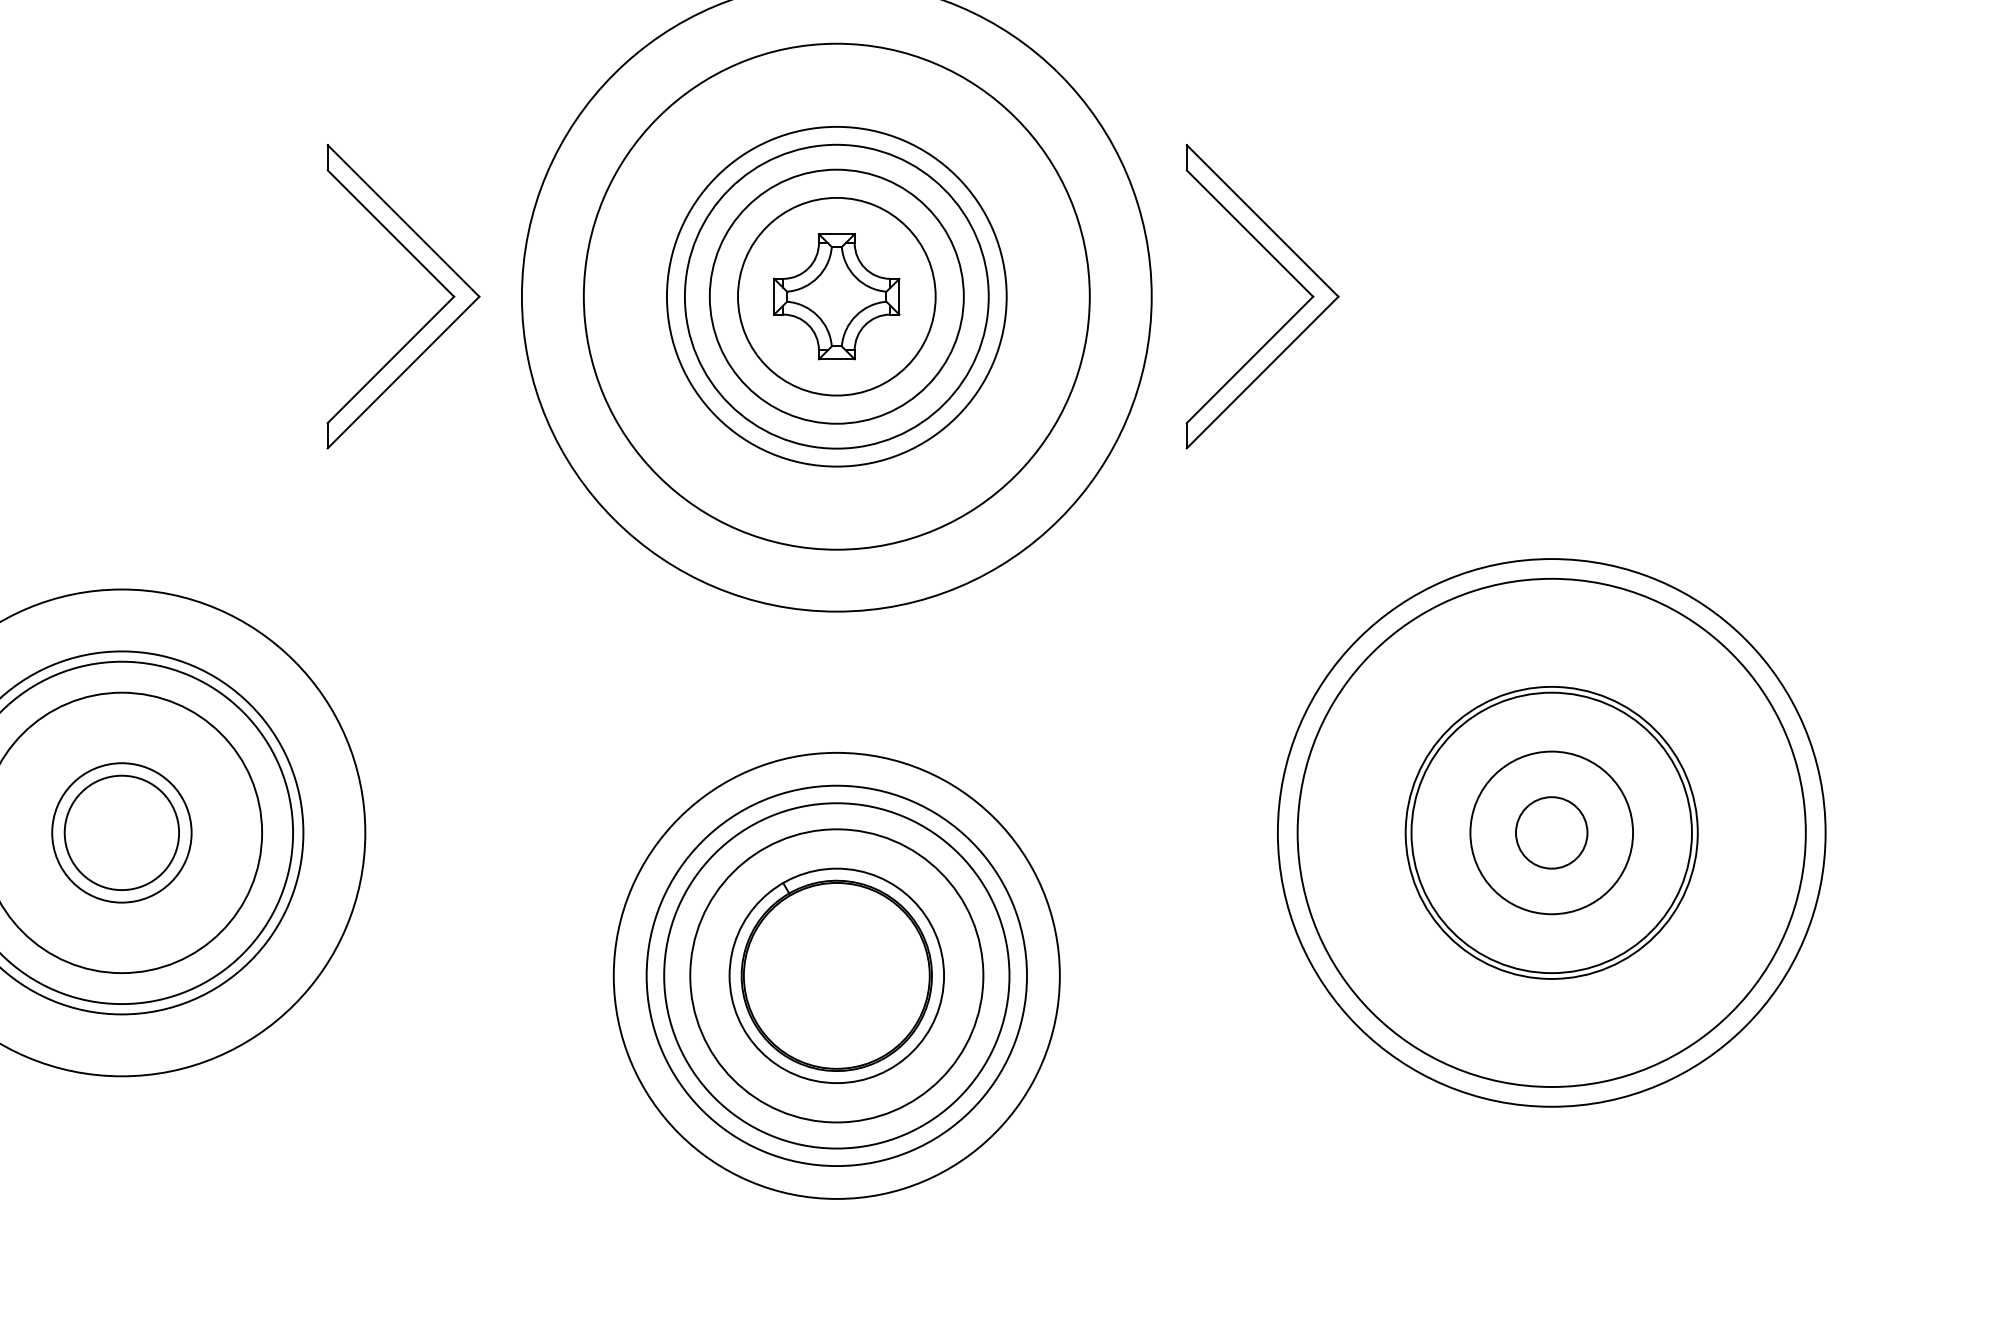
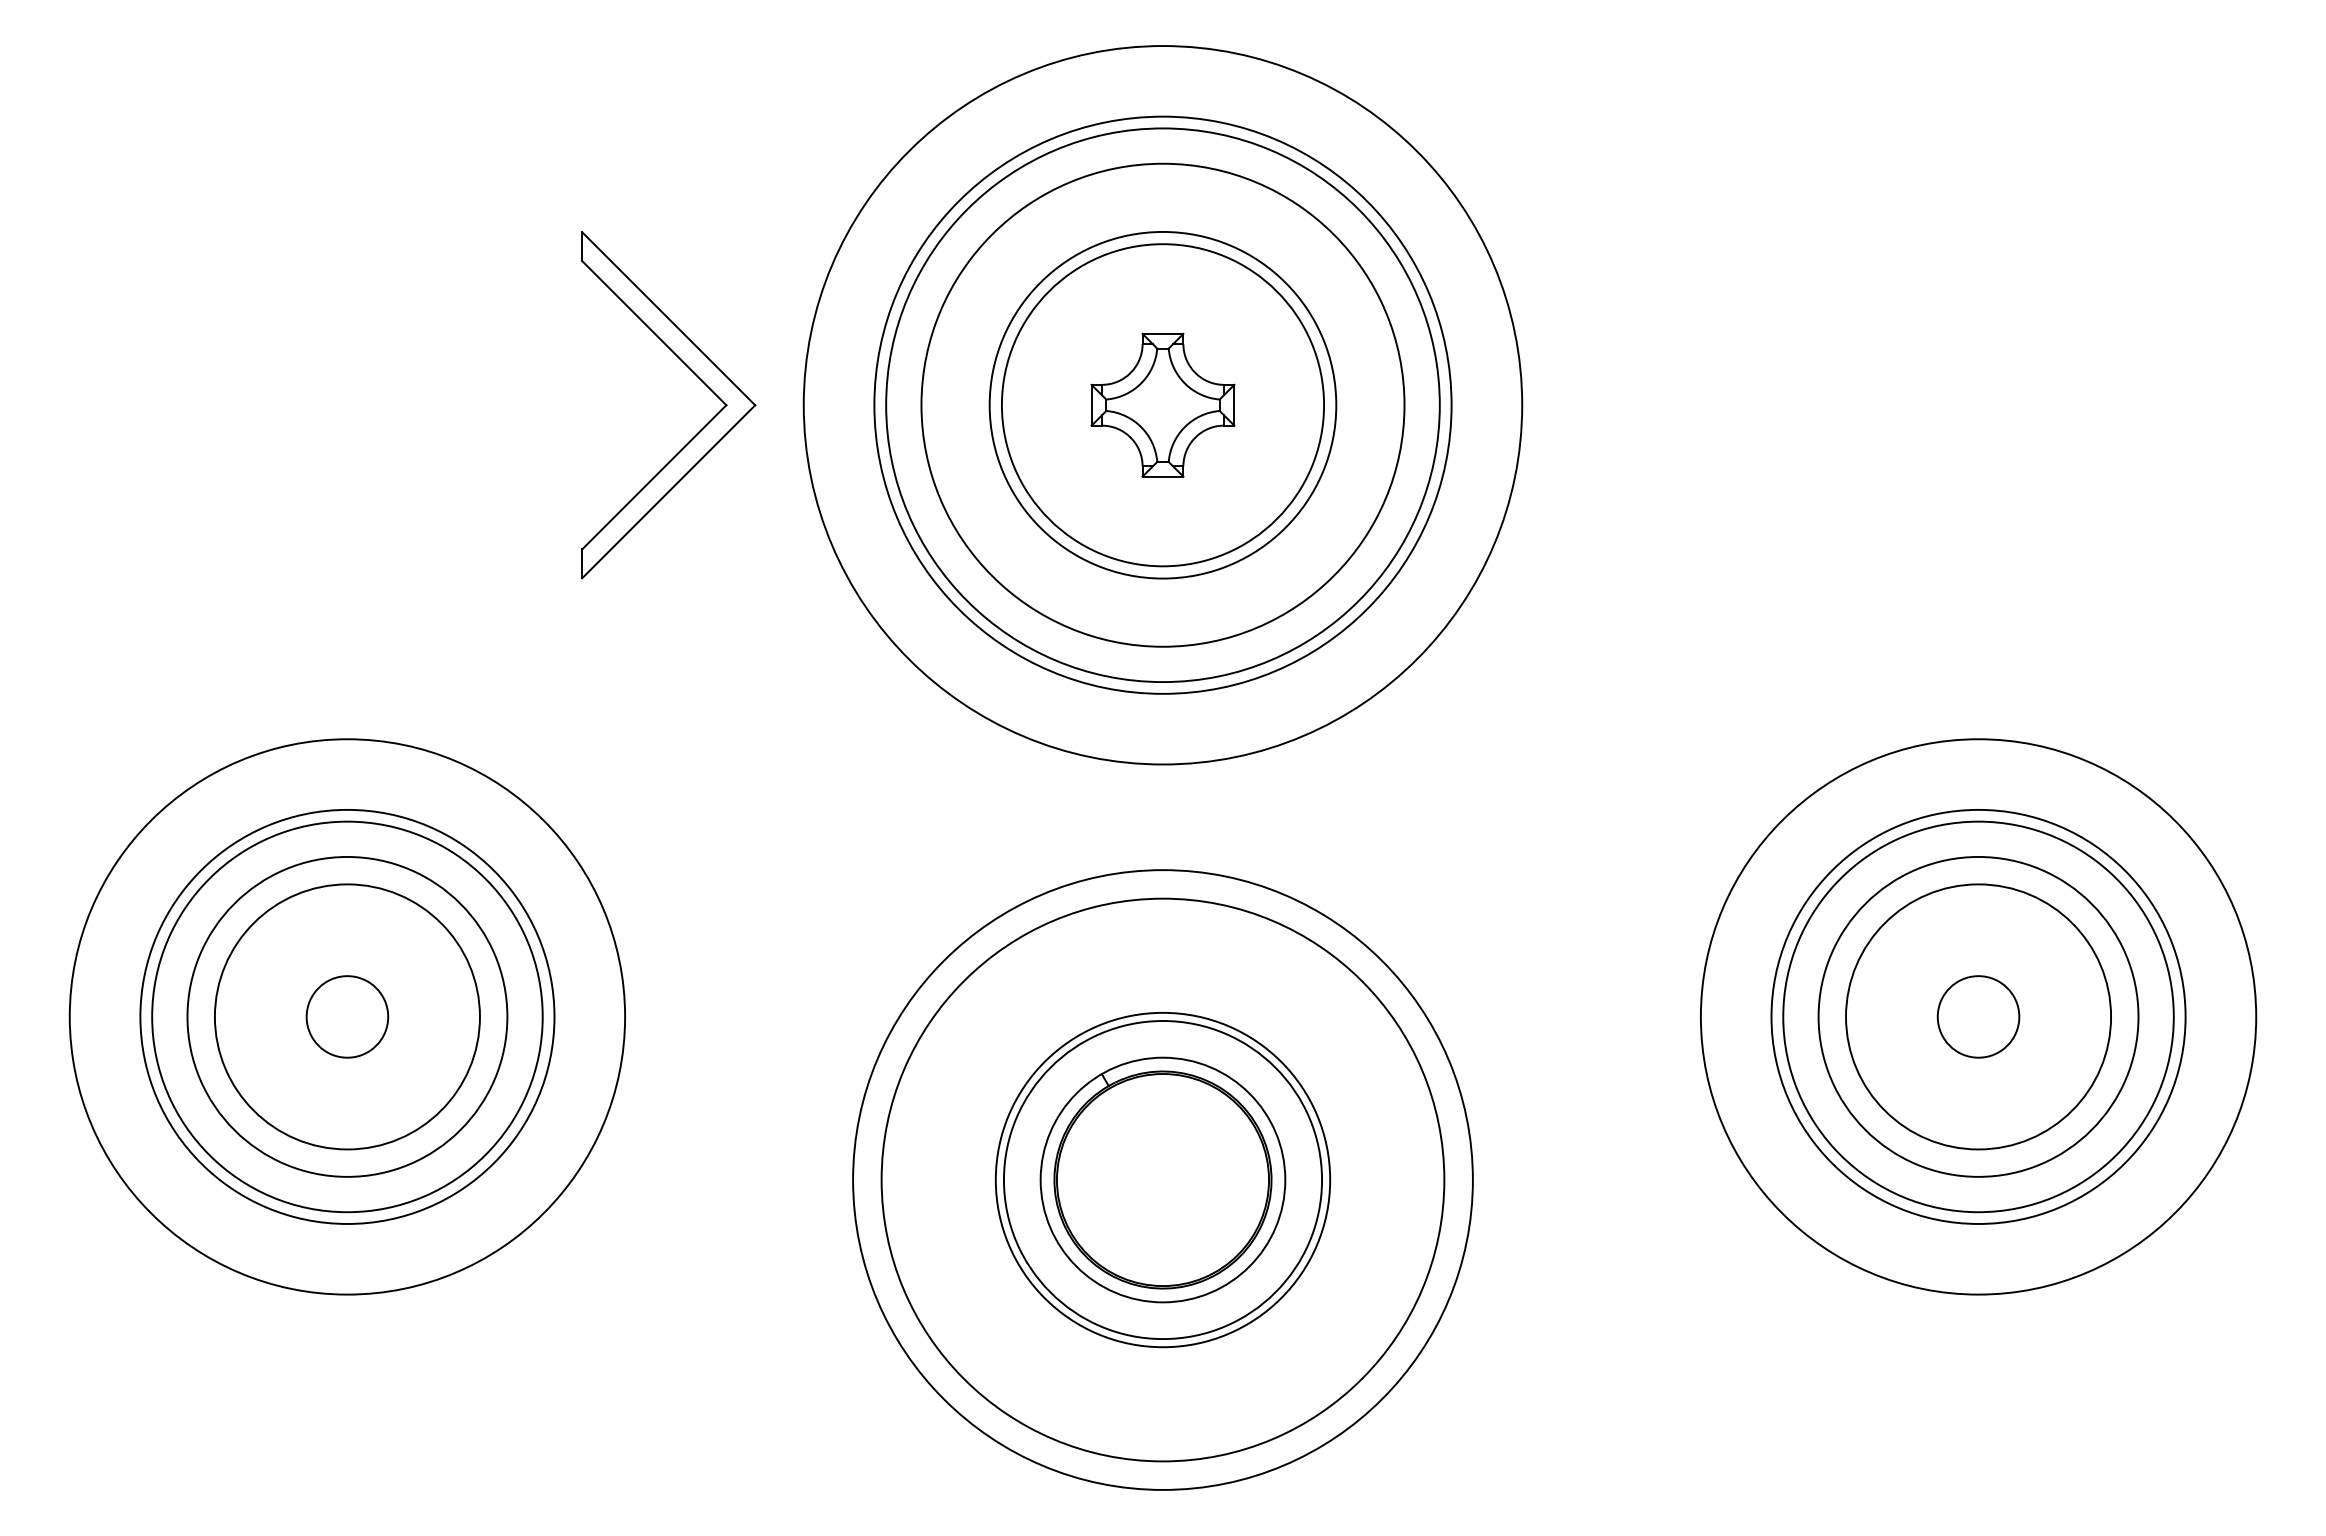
circle: (836, 296) -> (1162, 404), size x1.67
circle: (836, 296) -> (1162, 405), size x1.43
circle: (836, 296) -> (1162, 405), size x1.43
part: (1286, 321) -> (1676, 433), removed
circle: (121, 832) -> (346, 1016), size x1.67
circle: (121, 832) -> (347, 1016), size x0.62
circle: (1551, 832) -> (1978, 1016), size x0.62
circle: (1551, 832) -> (1978, 1016), size x0.71
circle: (1551, 832) -> (1978, 1016), size x1.43
circle: (1551, 832) -> (1978, 1016), size x1.67
circle: (836, 975) -> (1162, 1179), size x1.43
circle: (836, 975) -> (1162, 1179), size x1.43
circle: (836, 976) -> (1162, 1180), size x0.62

